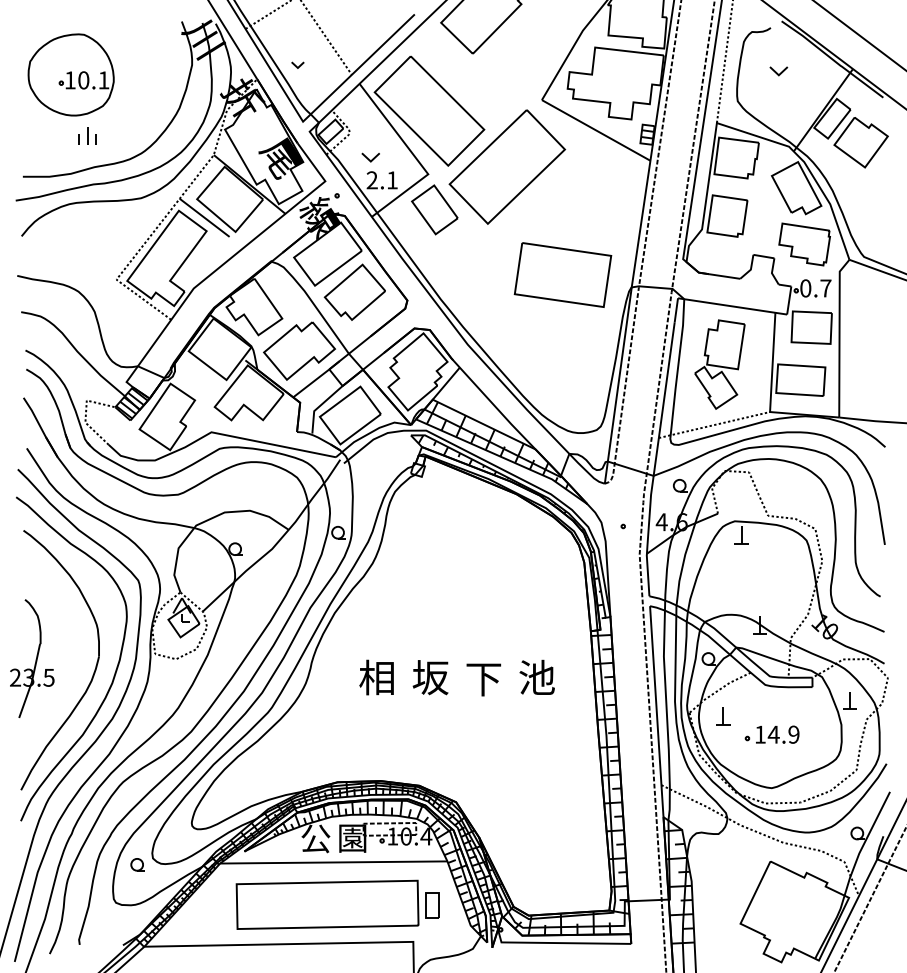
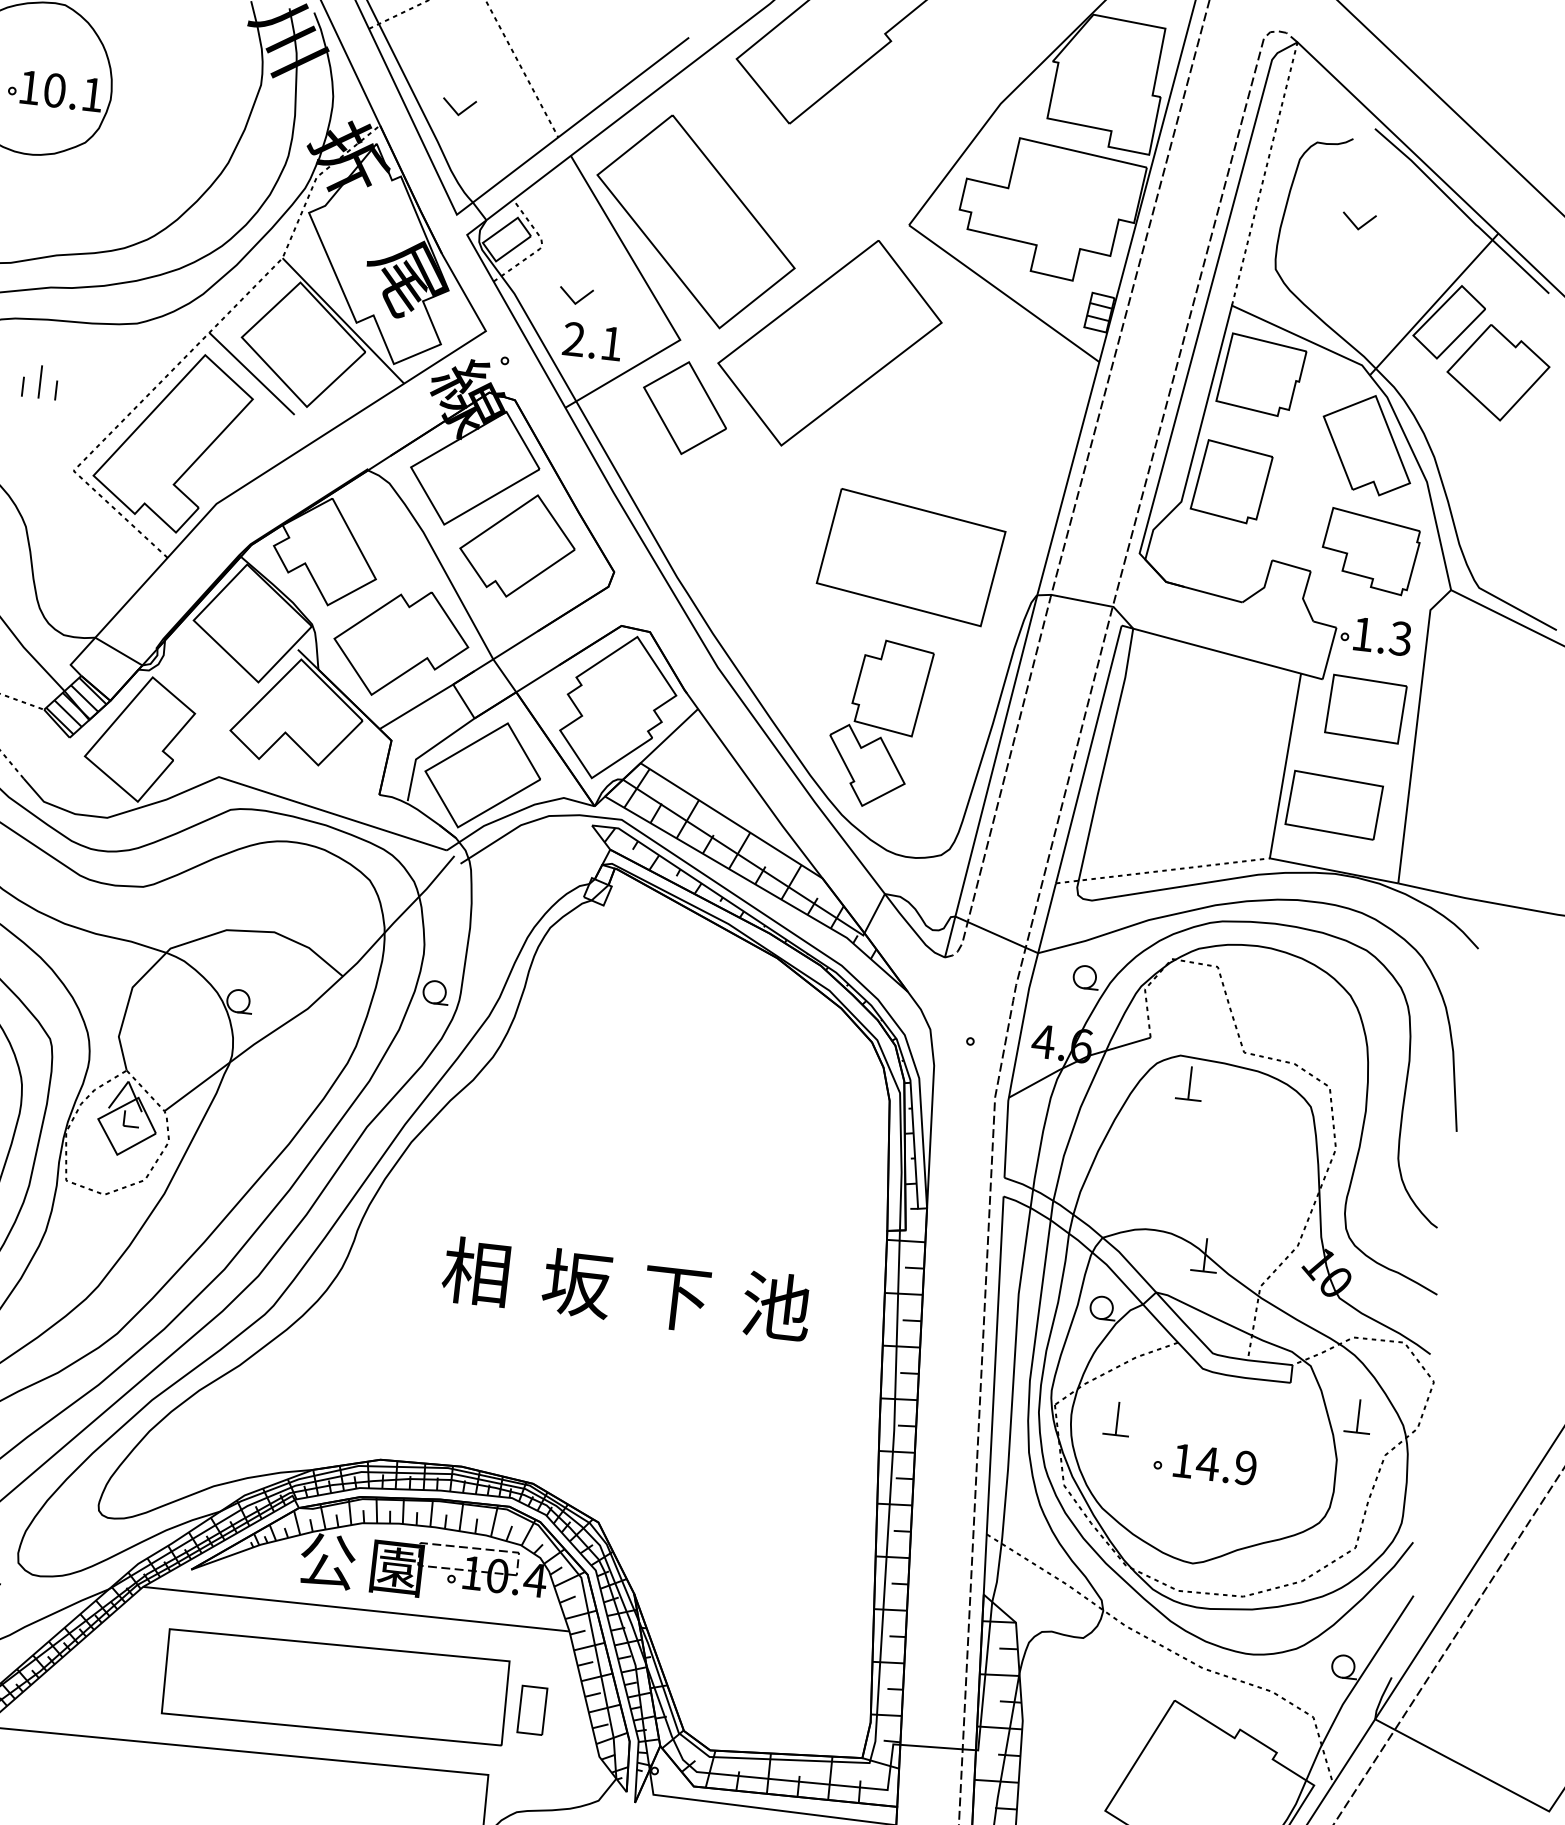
part: (297, 65) -> (458, 108), size x1.43
part: (87, 135) -> (40, 381), moved
text: (815, 288) -> (1381, 636), 0.7 -> 1.3
part: (719, 364) -> (878, 723), moved

